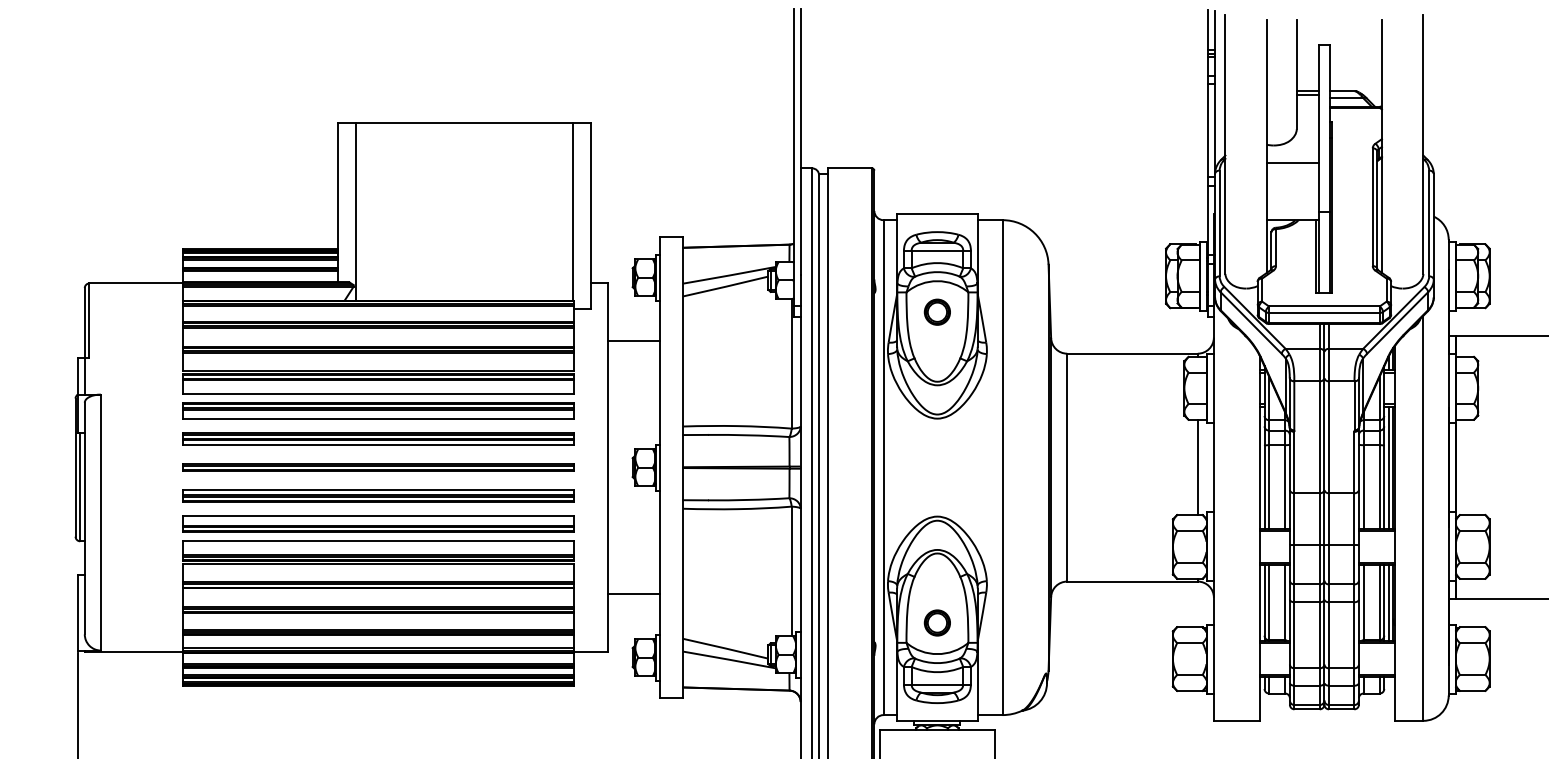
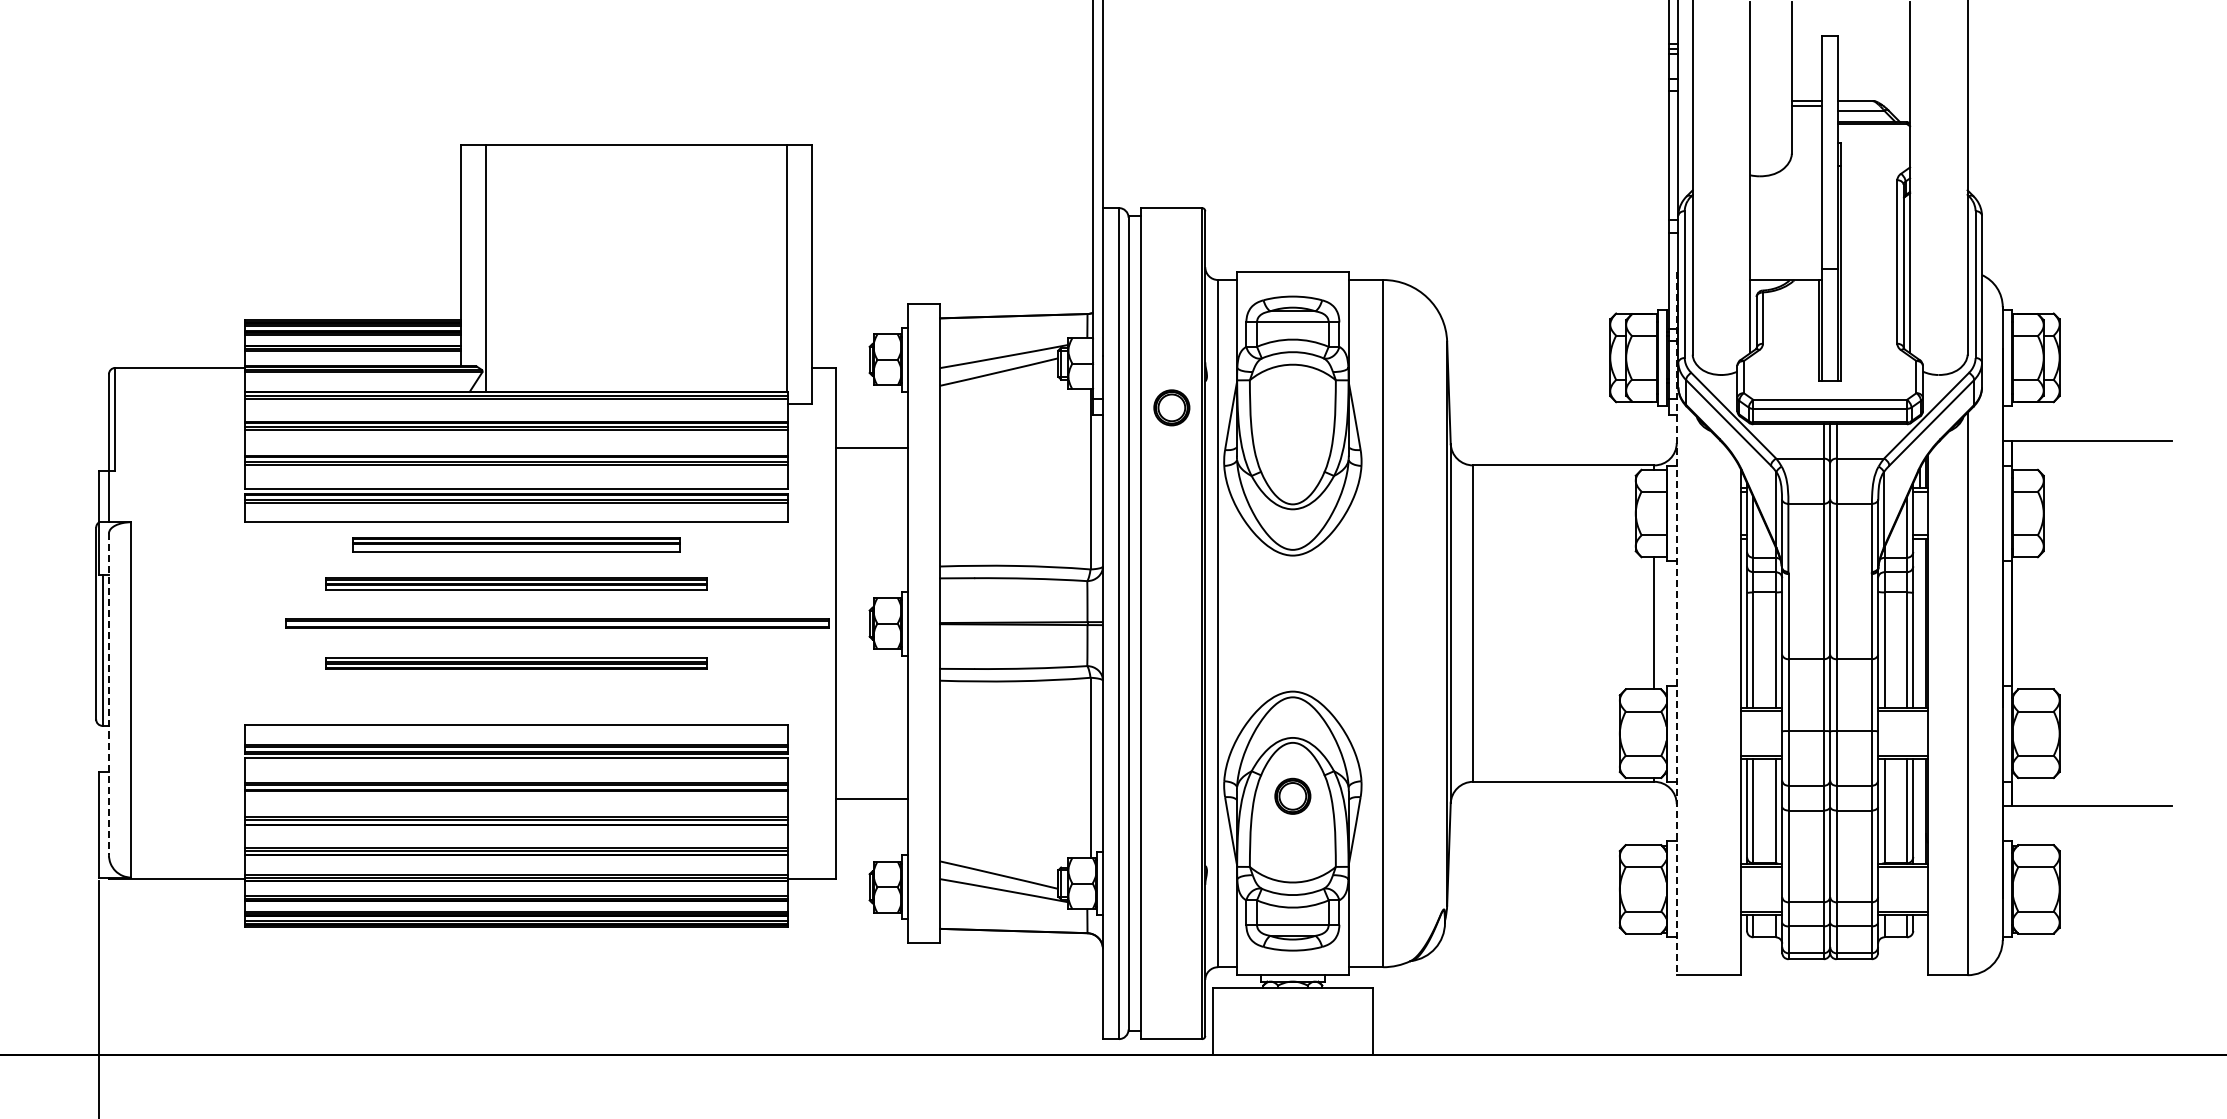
line: (1292, 163) -> (1786, 201), removed
part: (937, 311) -> (1171, 407), moved
part: (378, 410) -> (516, 544), size x0.6
part: (378, 438) -> (516, 583), size x0.7
part: (378, 467) -> (557, 623), moved
line: (1213, 467) -> (1676, 623), solid -> dashed
line: (1388, 467) -> (1919, 623), removed
part: (378, 495) -> (516, 662), size x0.7
line: (84, 518) -> (108, 694), solid -> dashed
part: (378, 523) -> (516, 701), removed
line: (1388, 602) -> (1919, 811), removed
part: (937, 622) -> (1292, 795), moved

